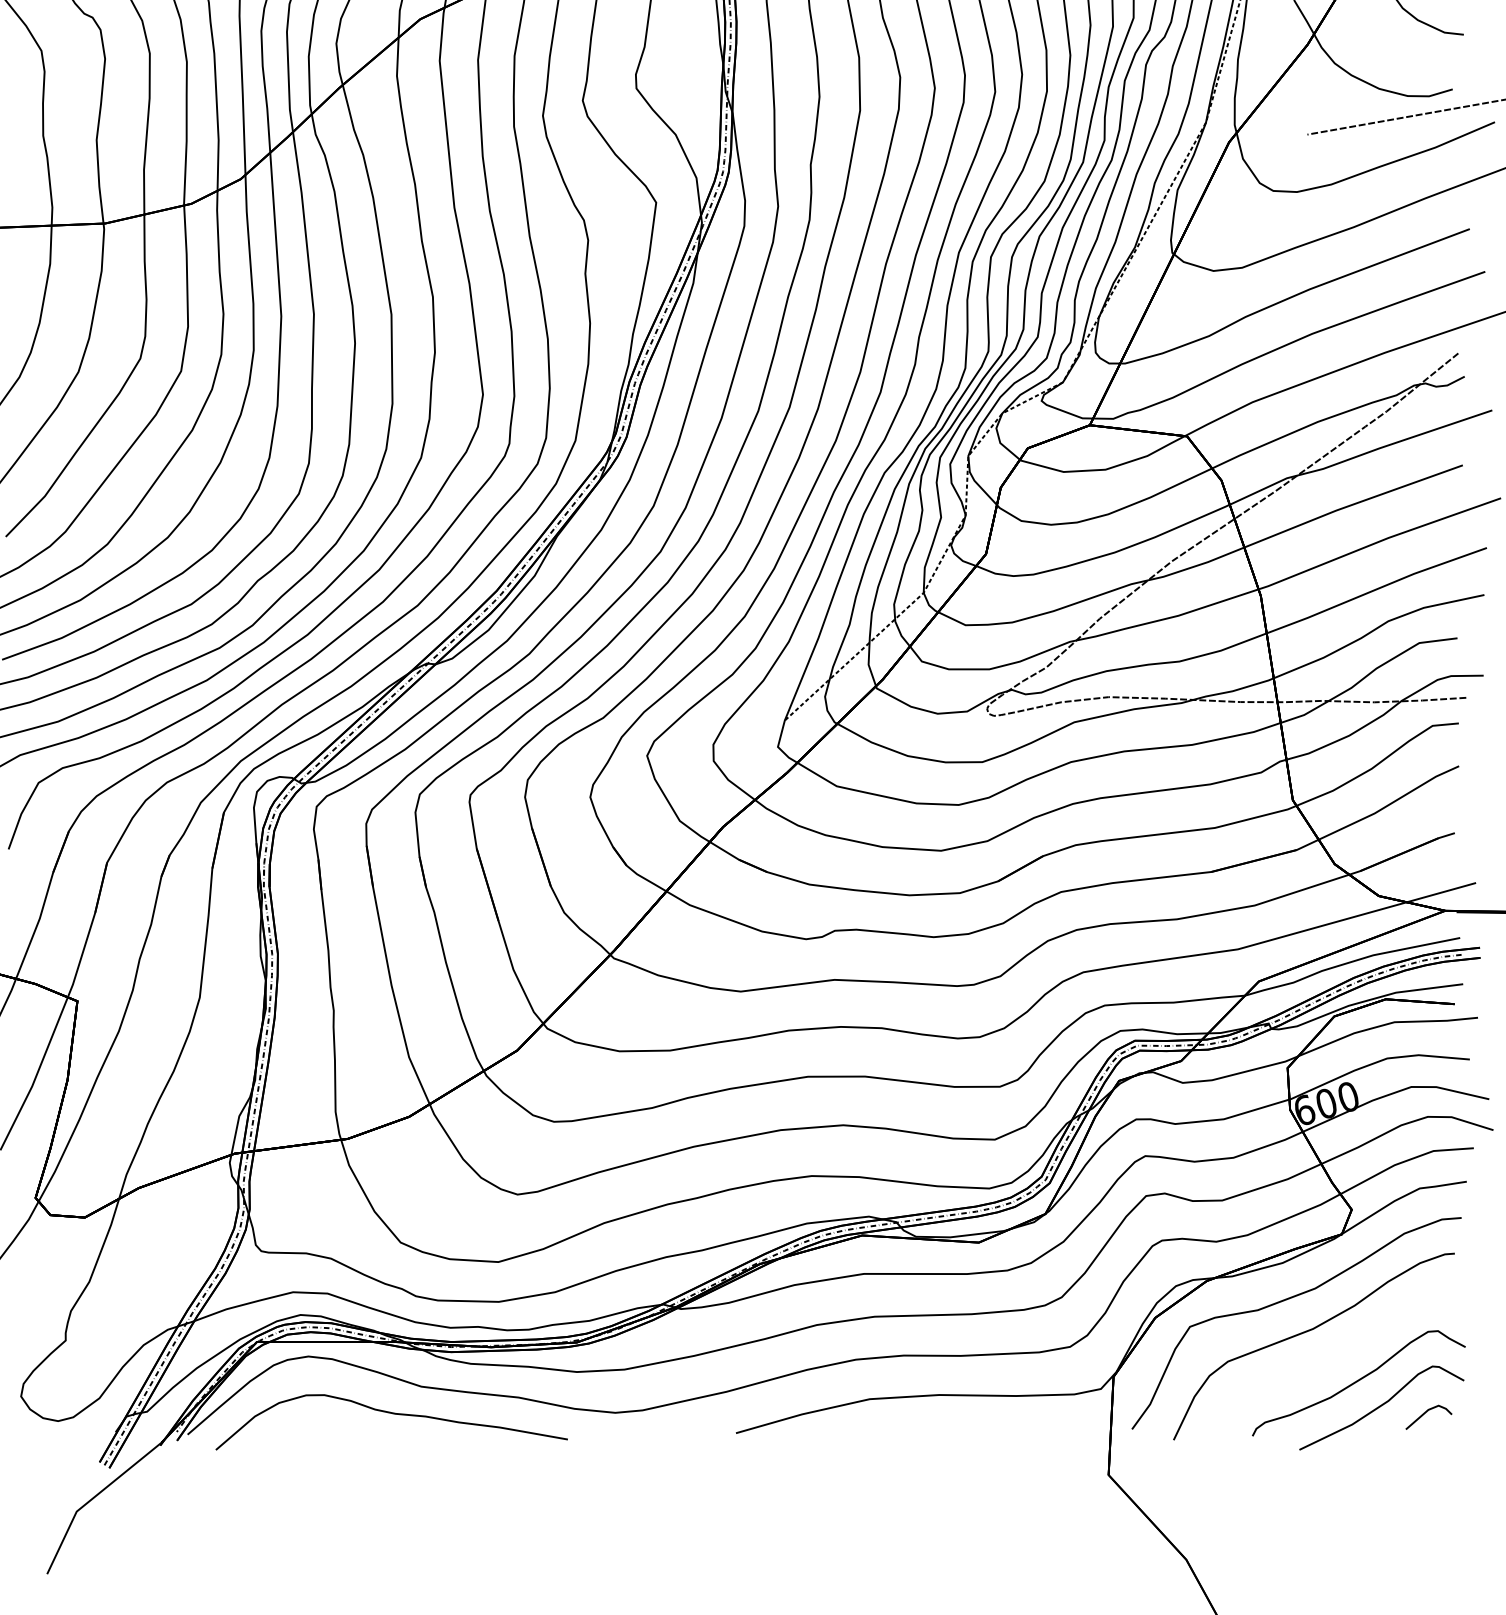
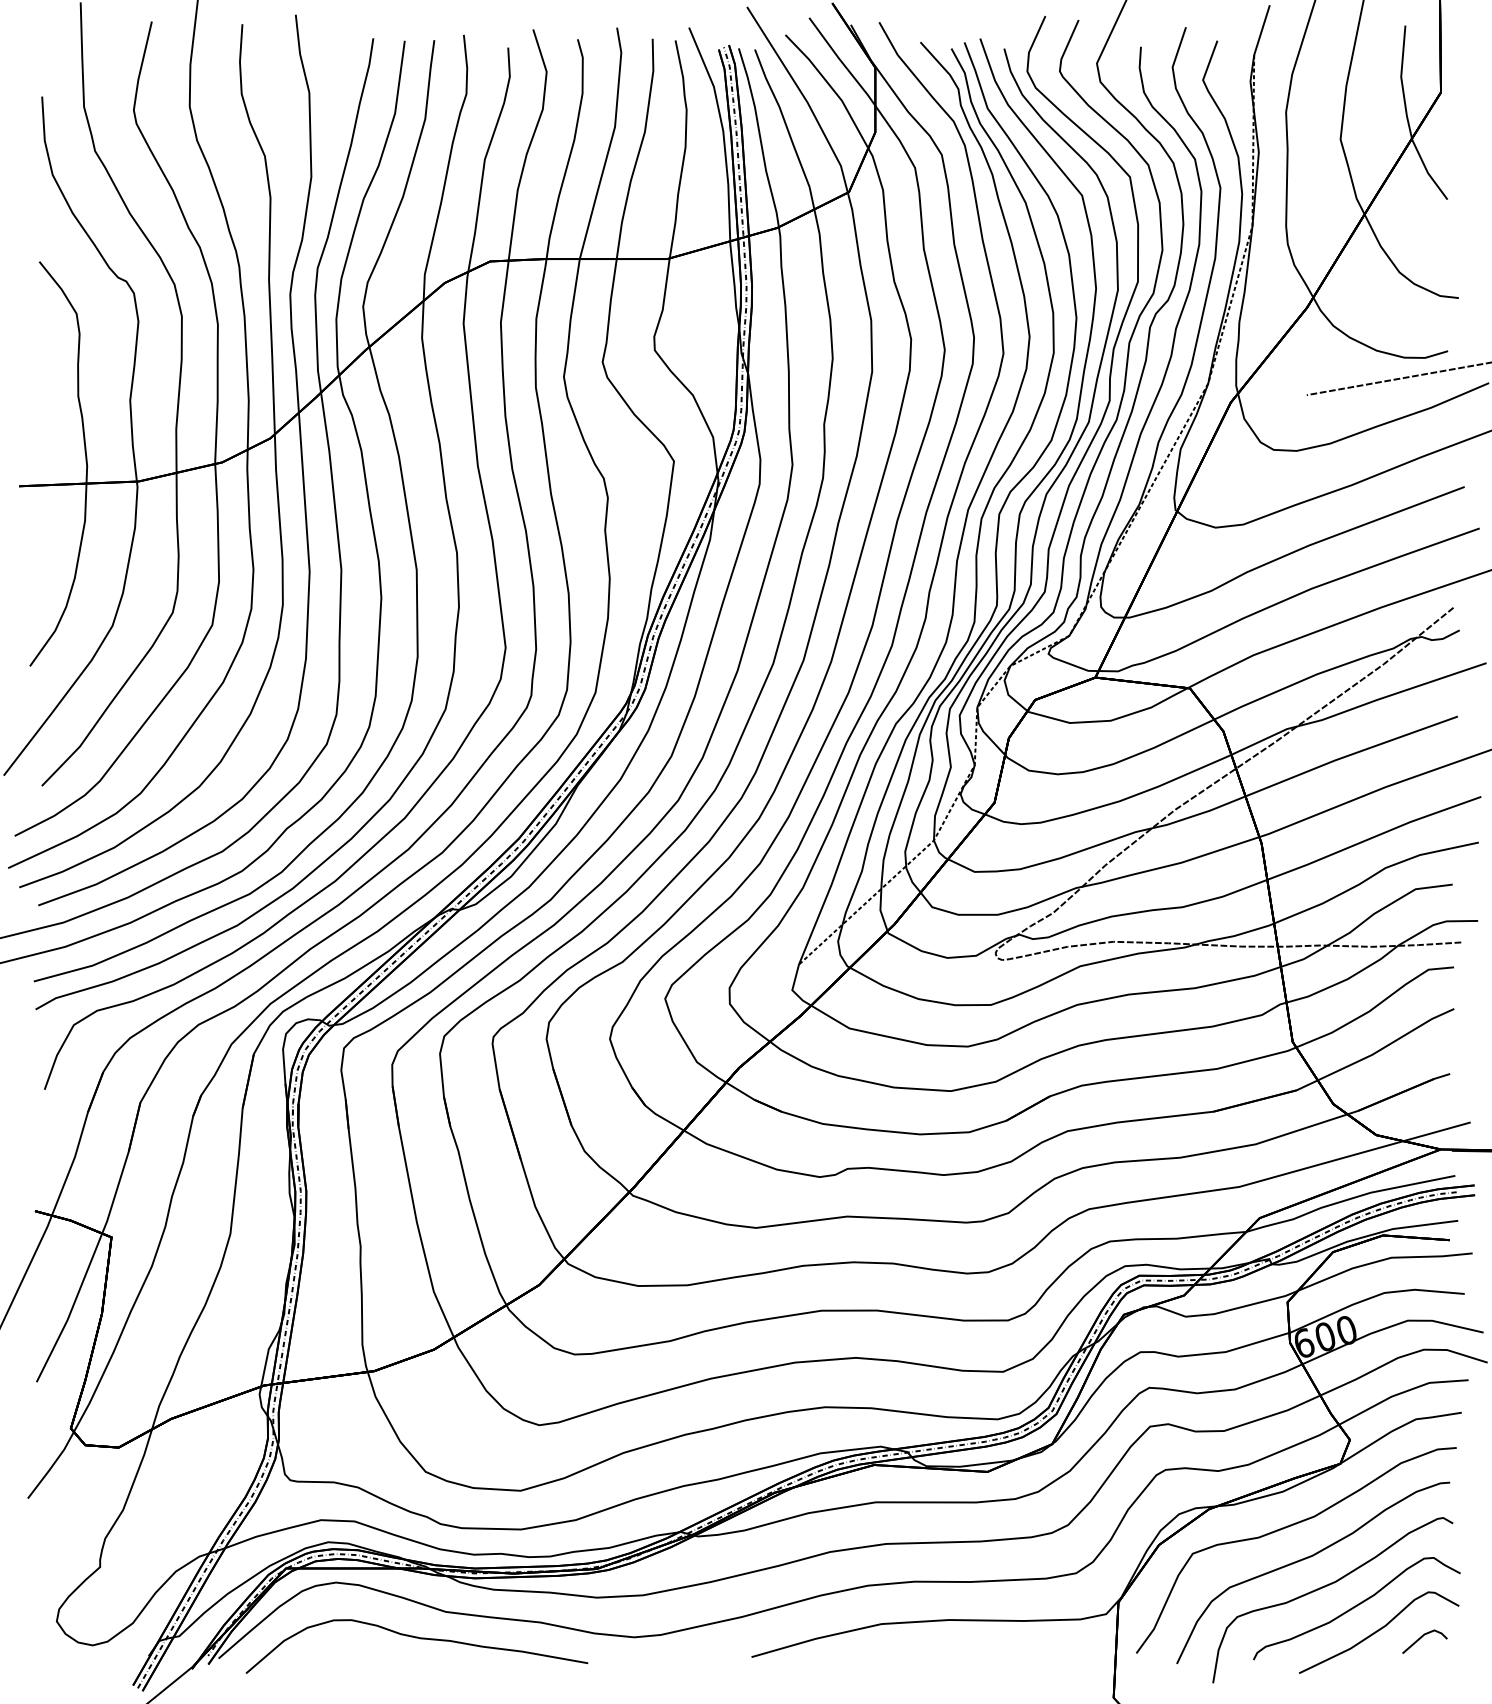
curve: (1326, 1361) -> (1325, 1587), added

